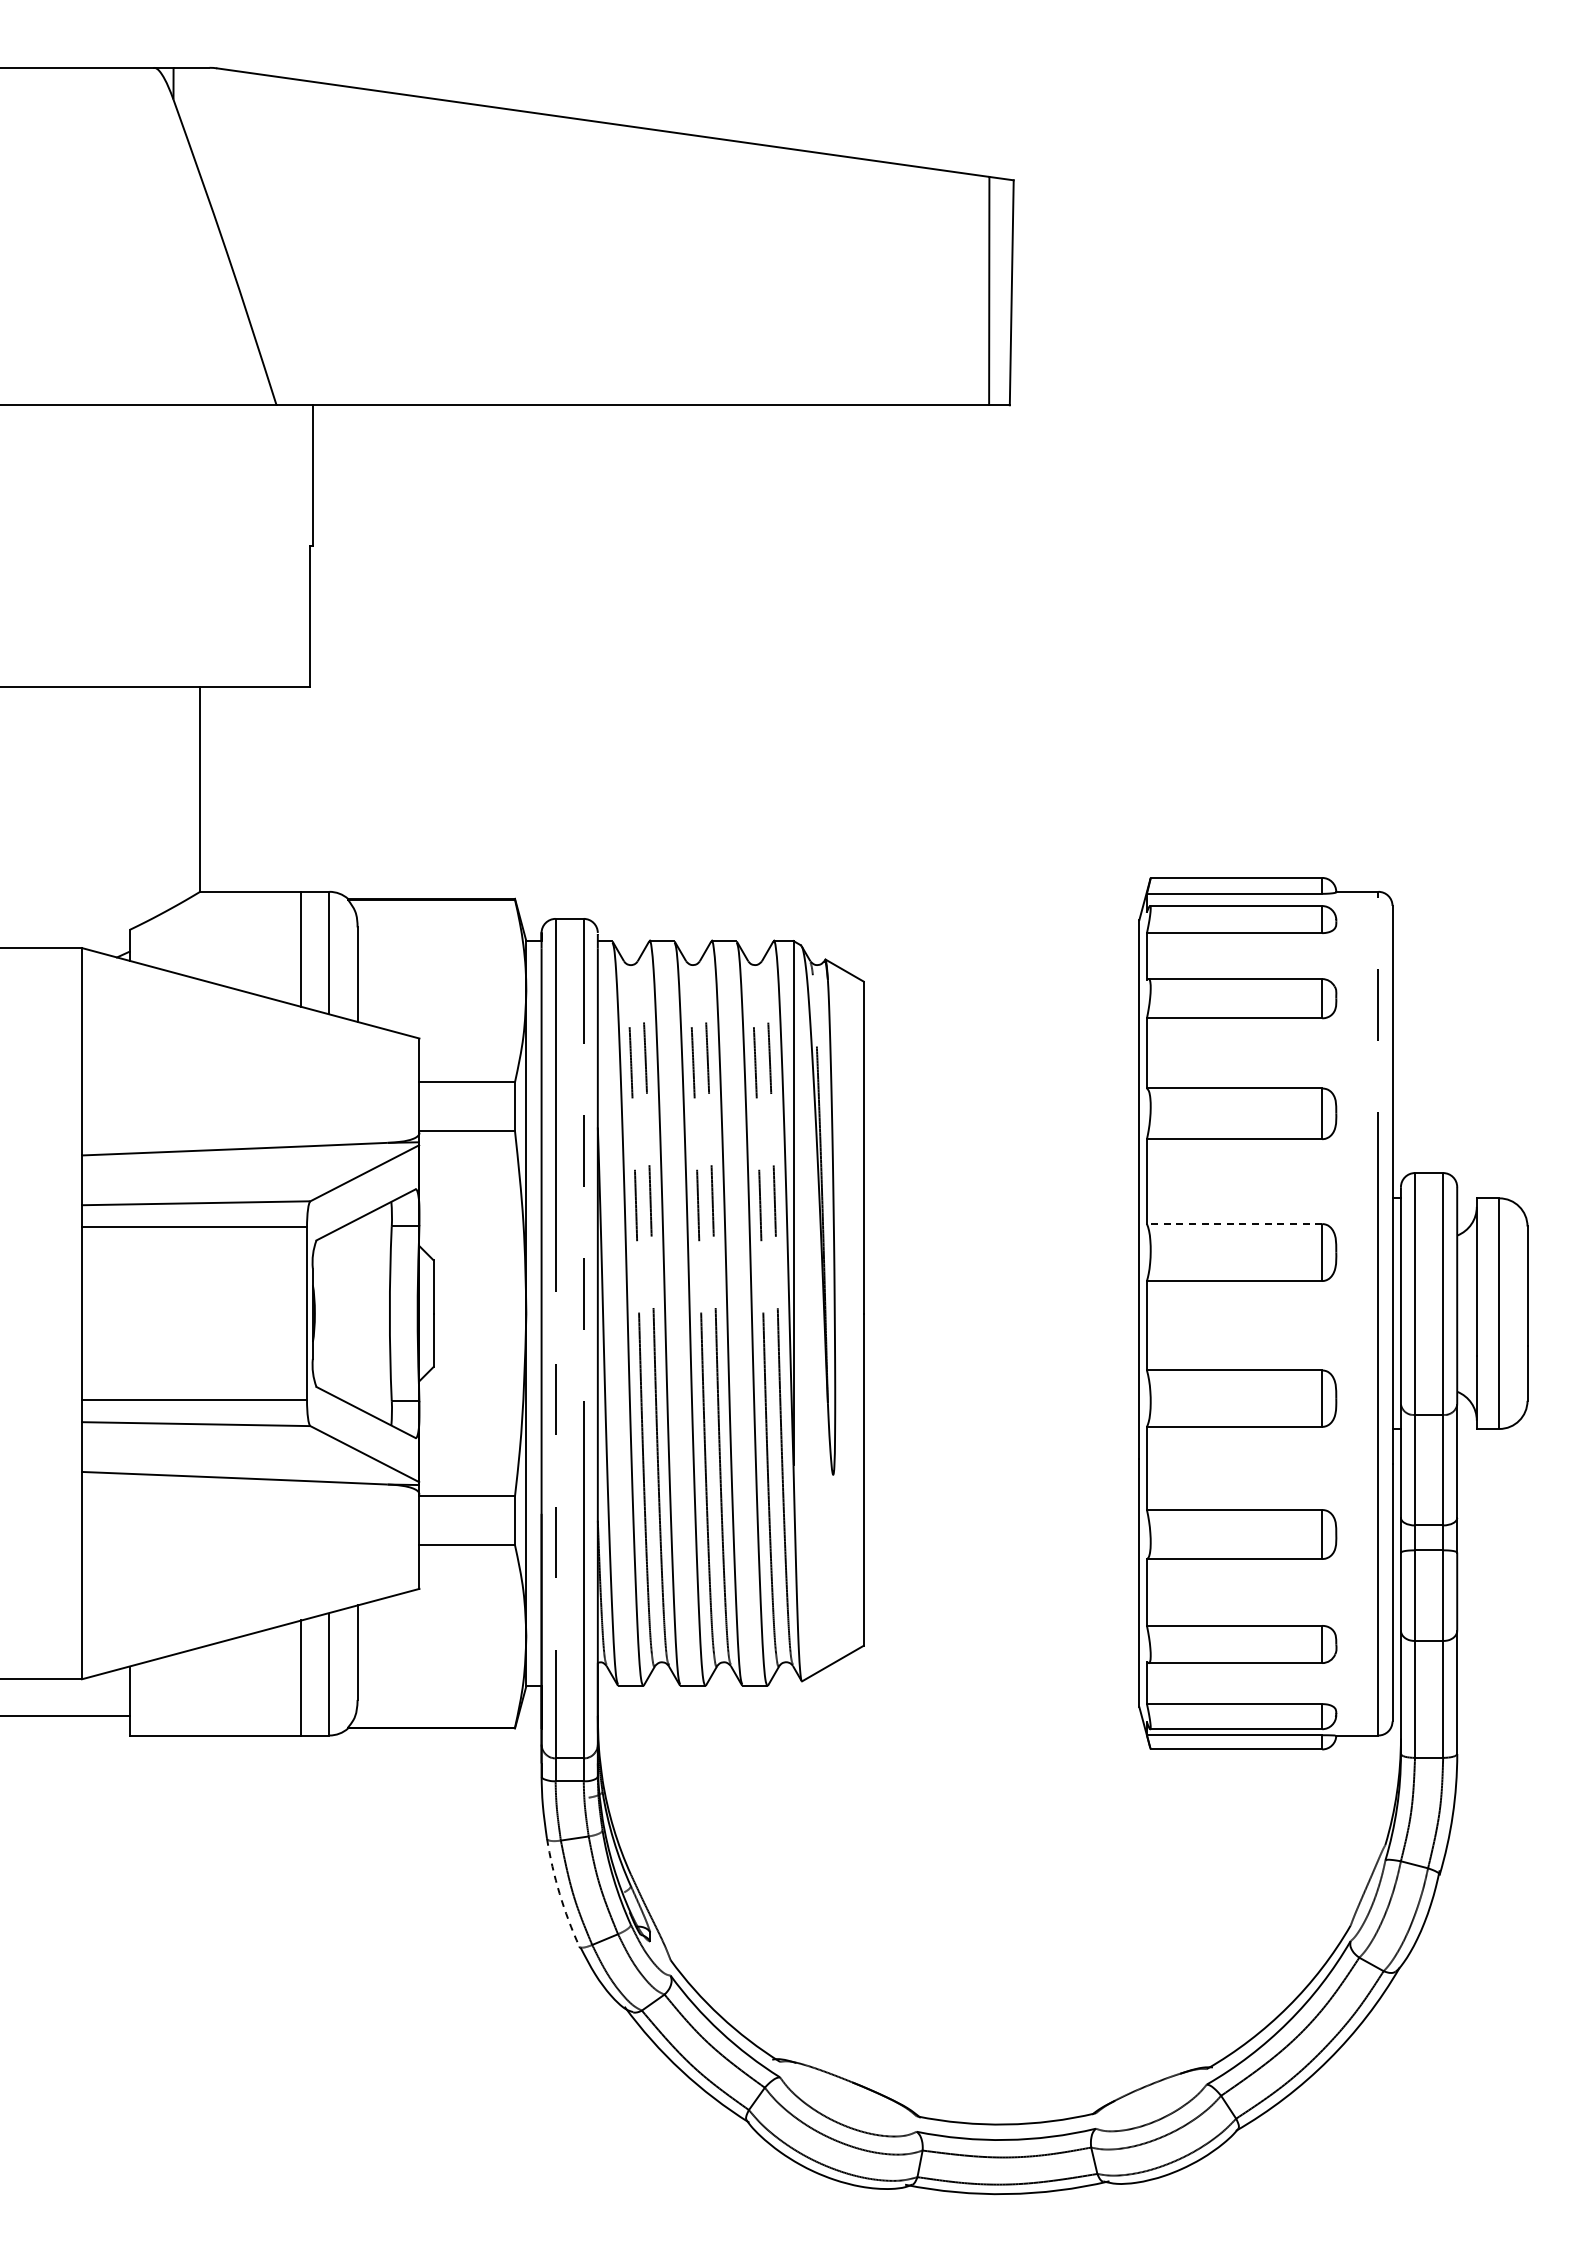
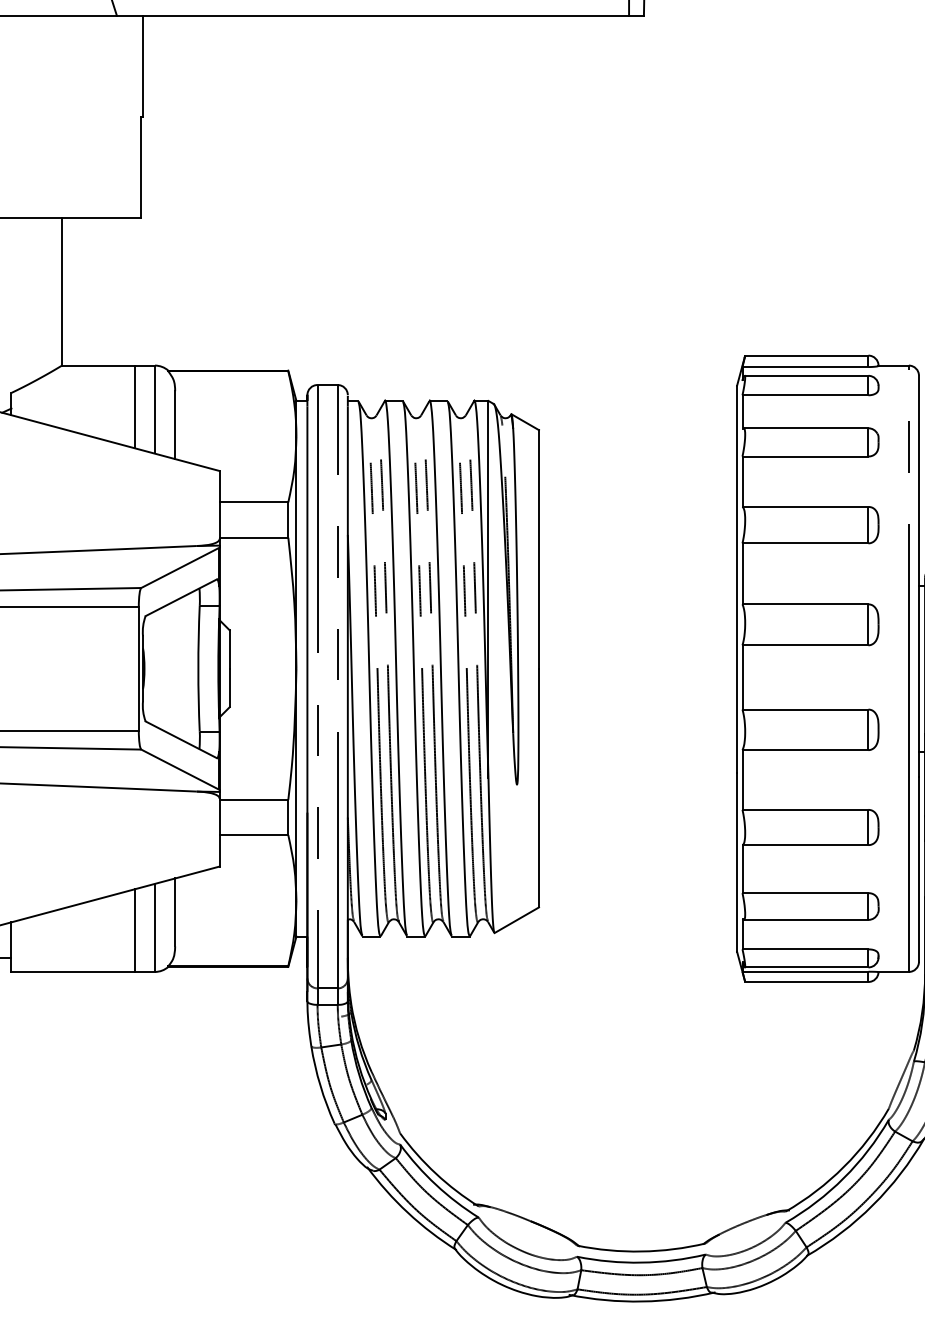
line: (1234, 1224) -> (805, 604), dashed -> solid
arc: (559, 1893) -> (320, 1085), dashed -> solid

